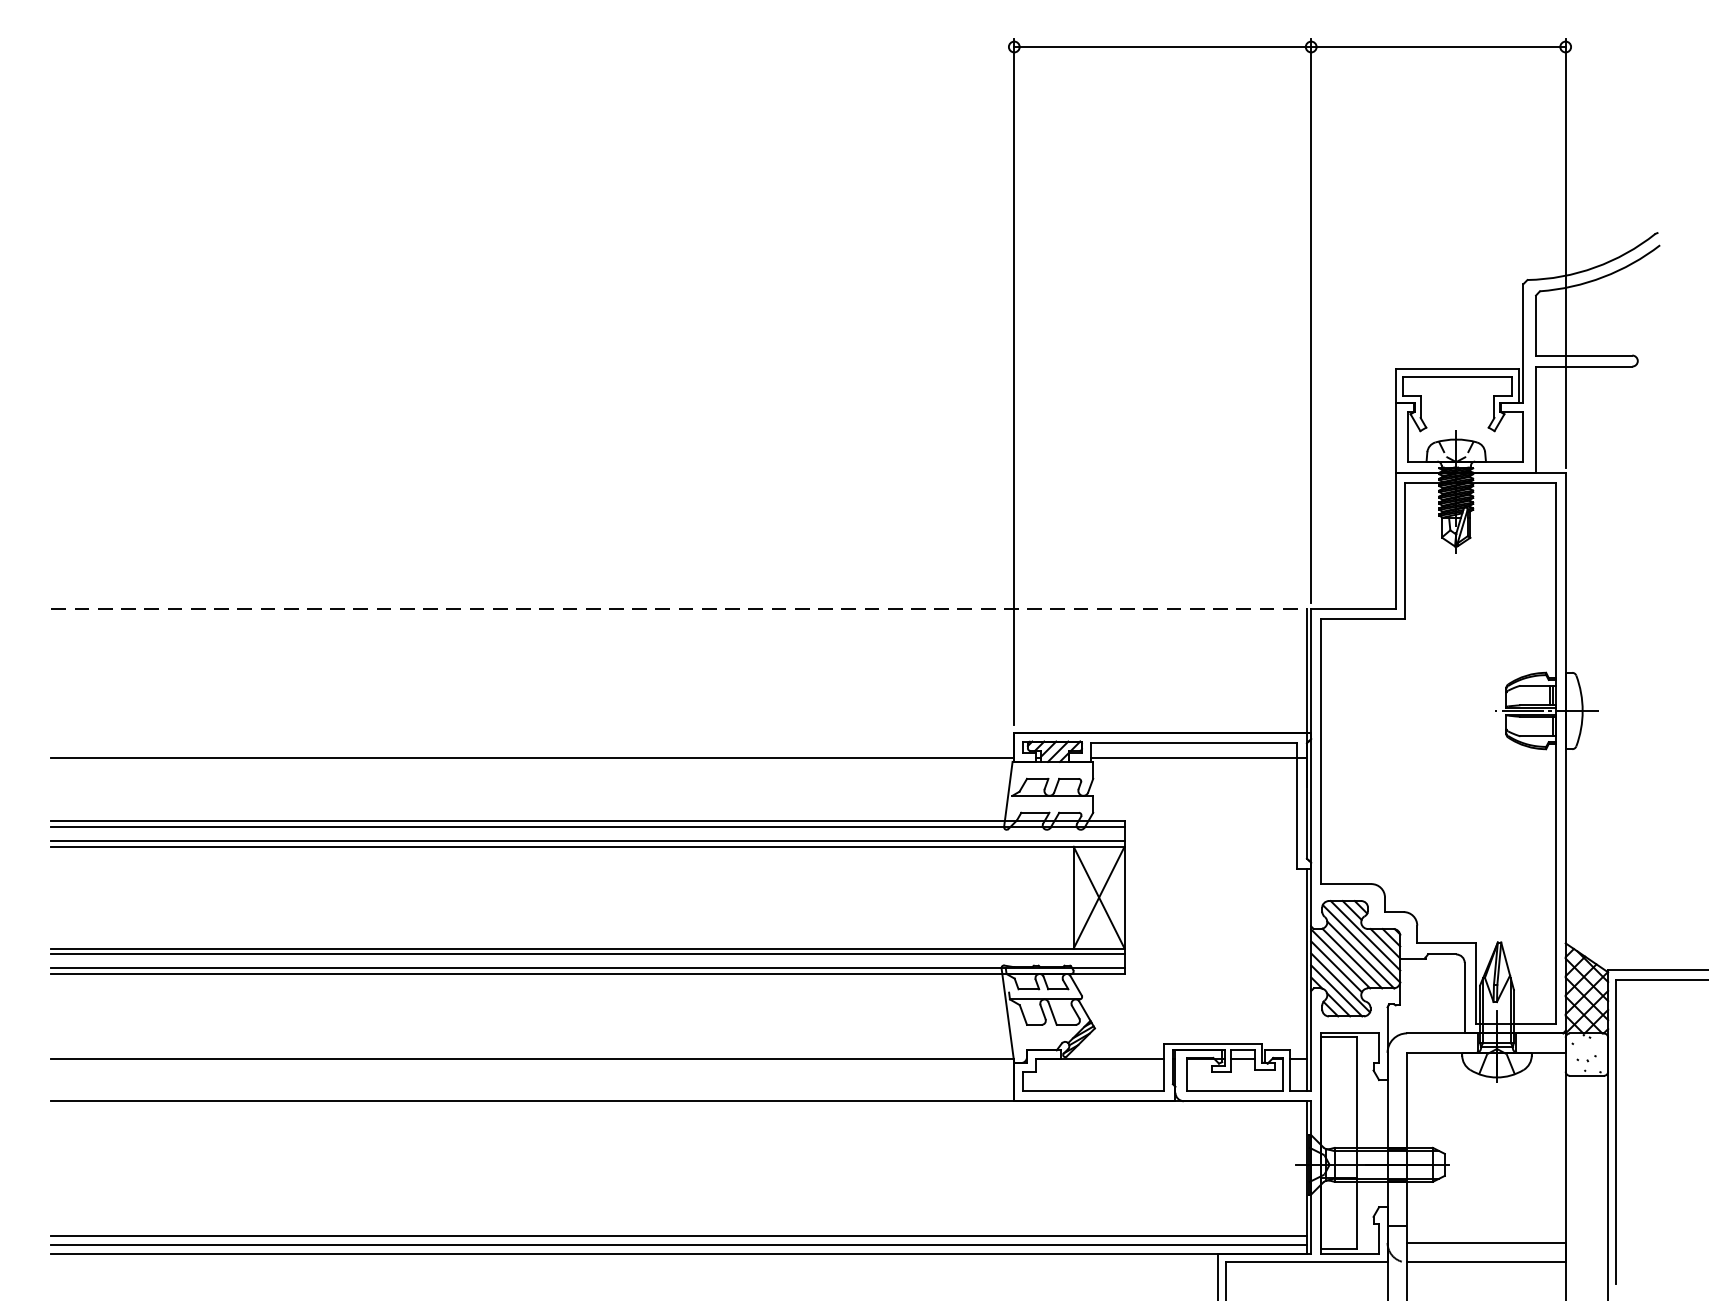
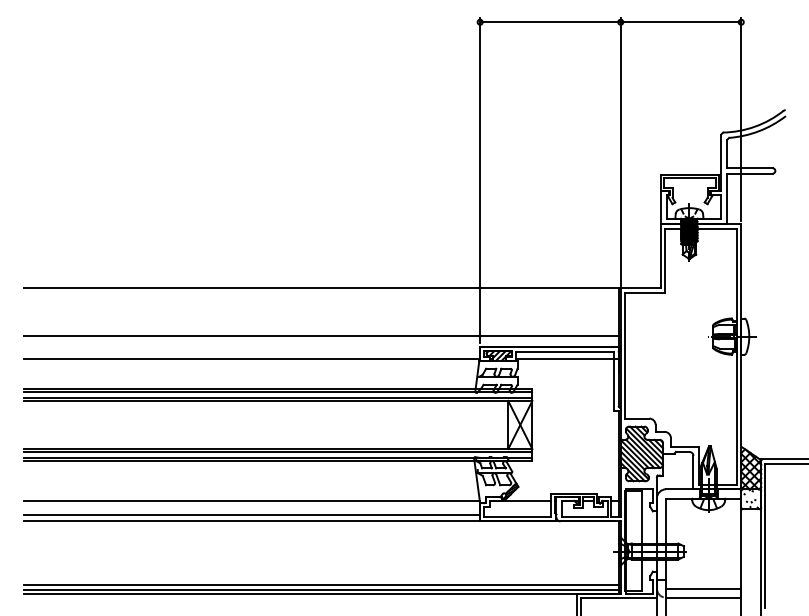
line: (681, 609) -> (322, 288), dashed -> solid
line: (679, 710) -> (321, 336), added
line: (533, 1088) -> (252, 515), added

